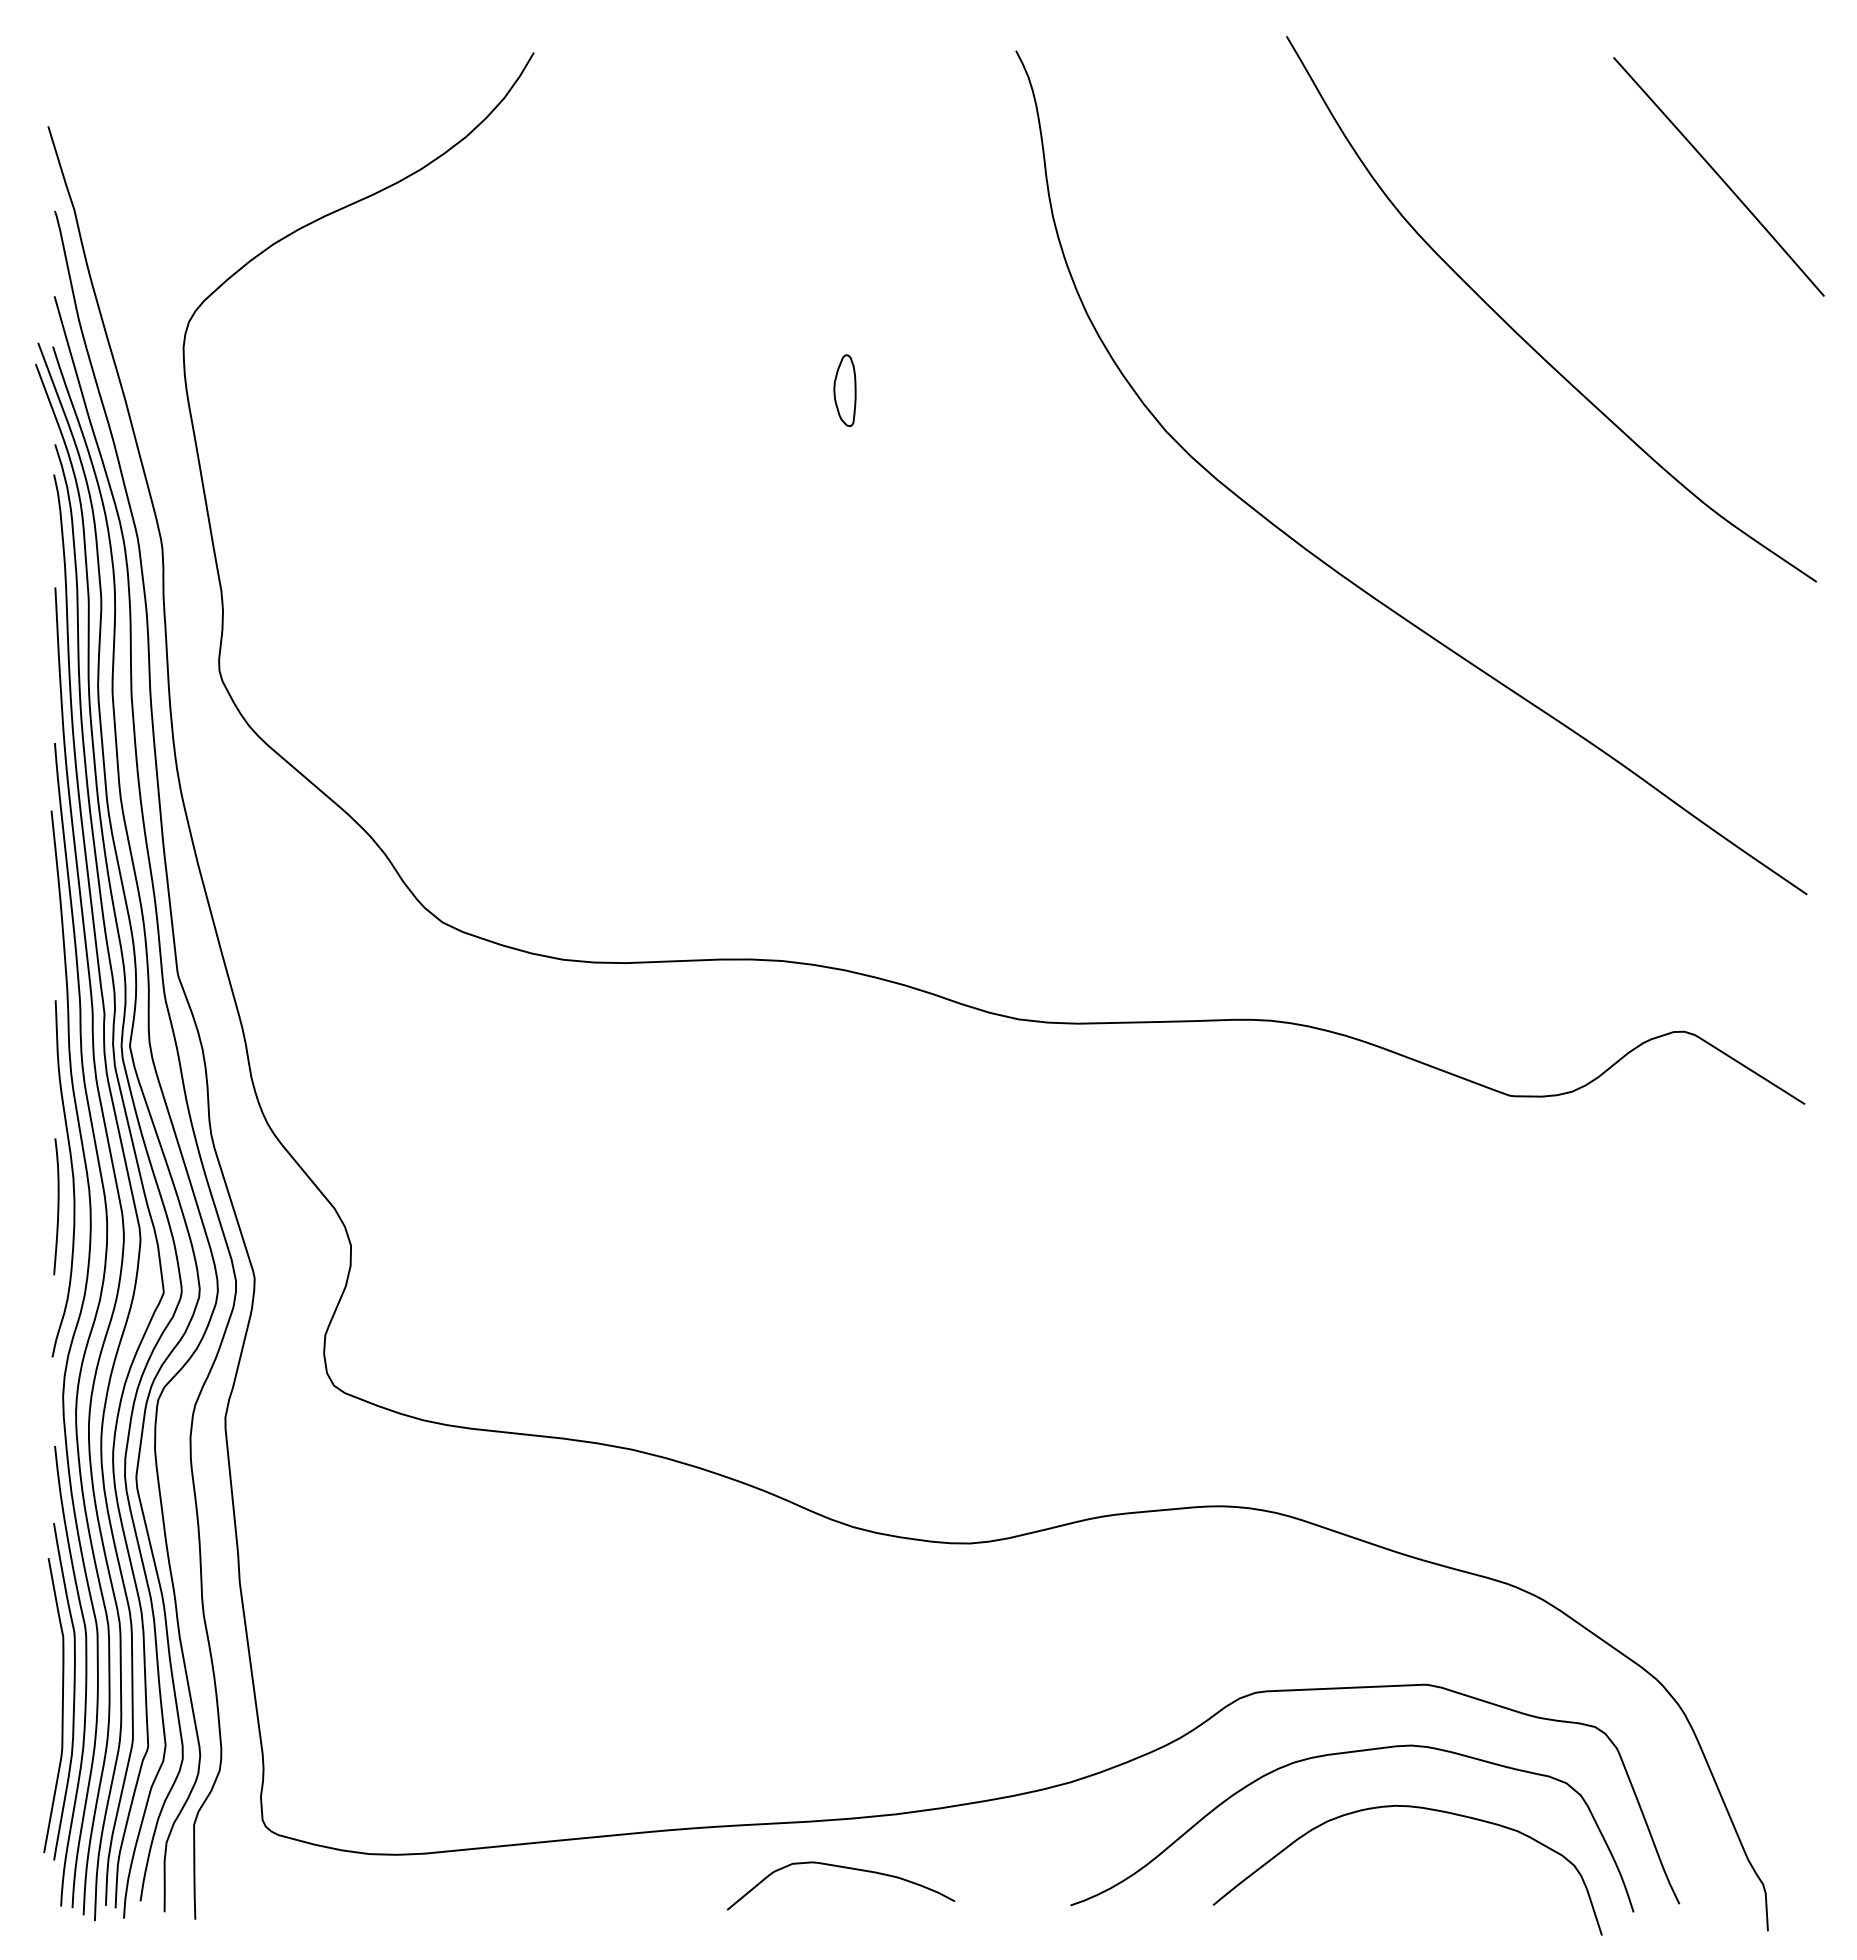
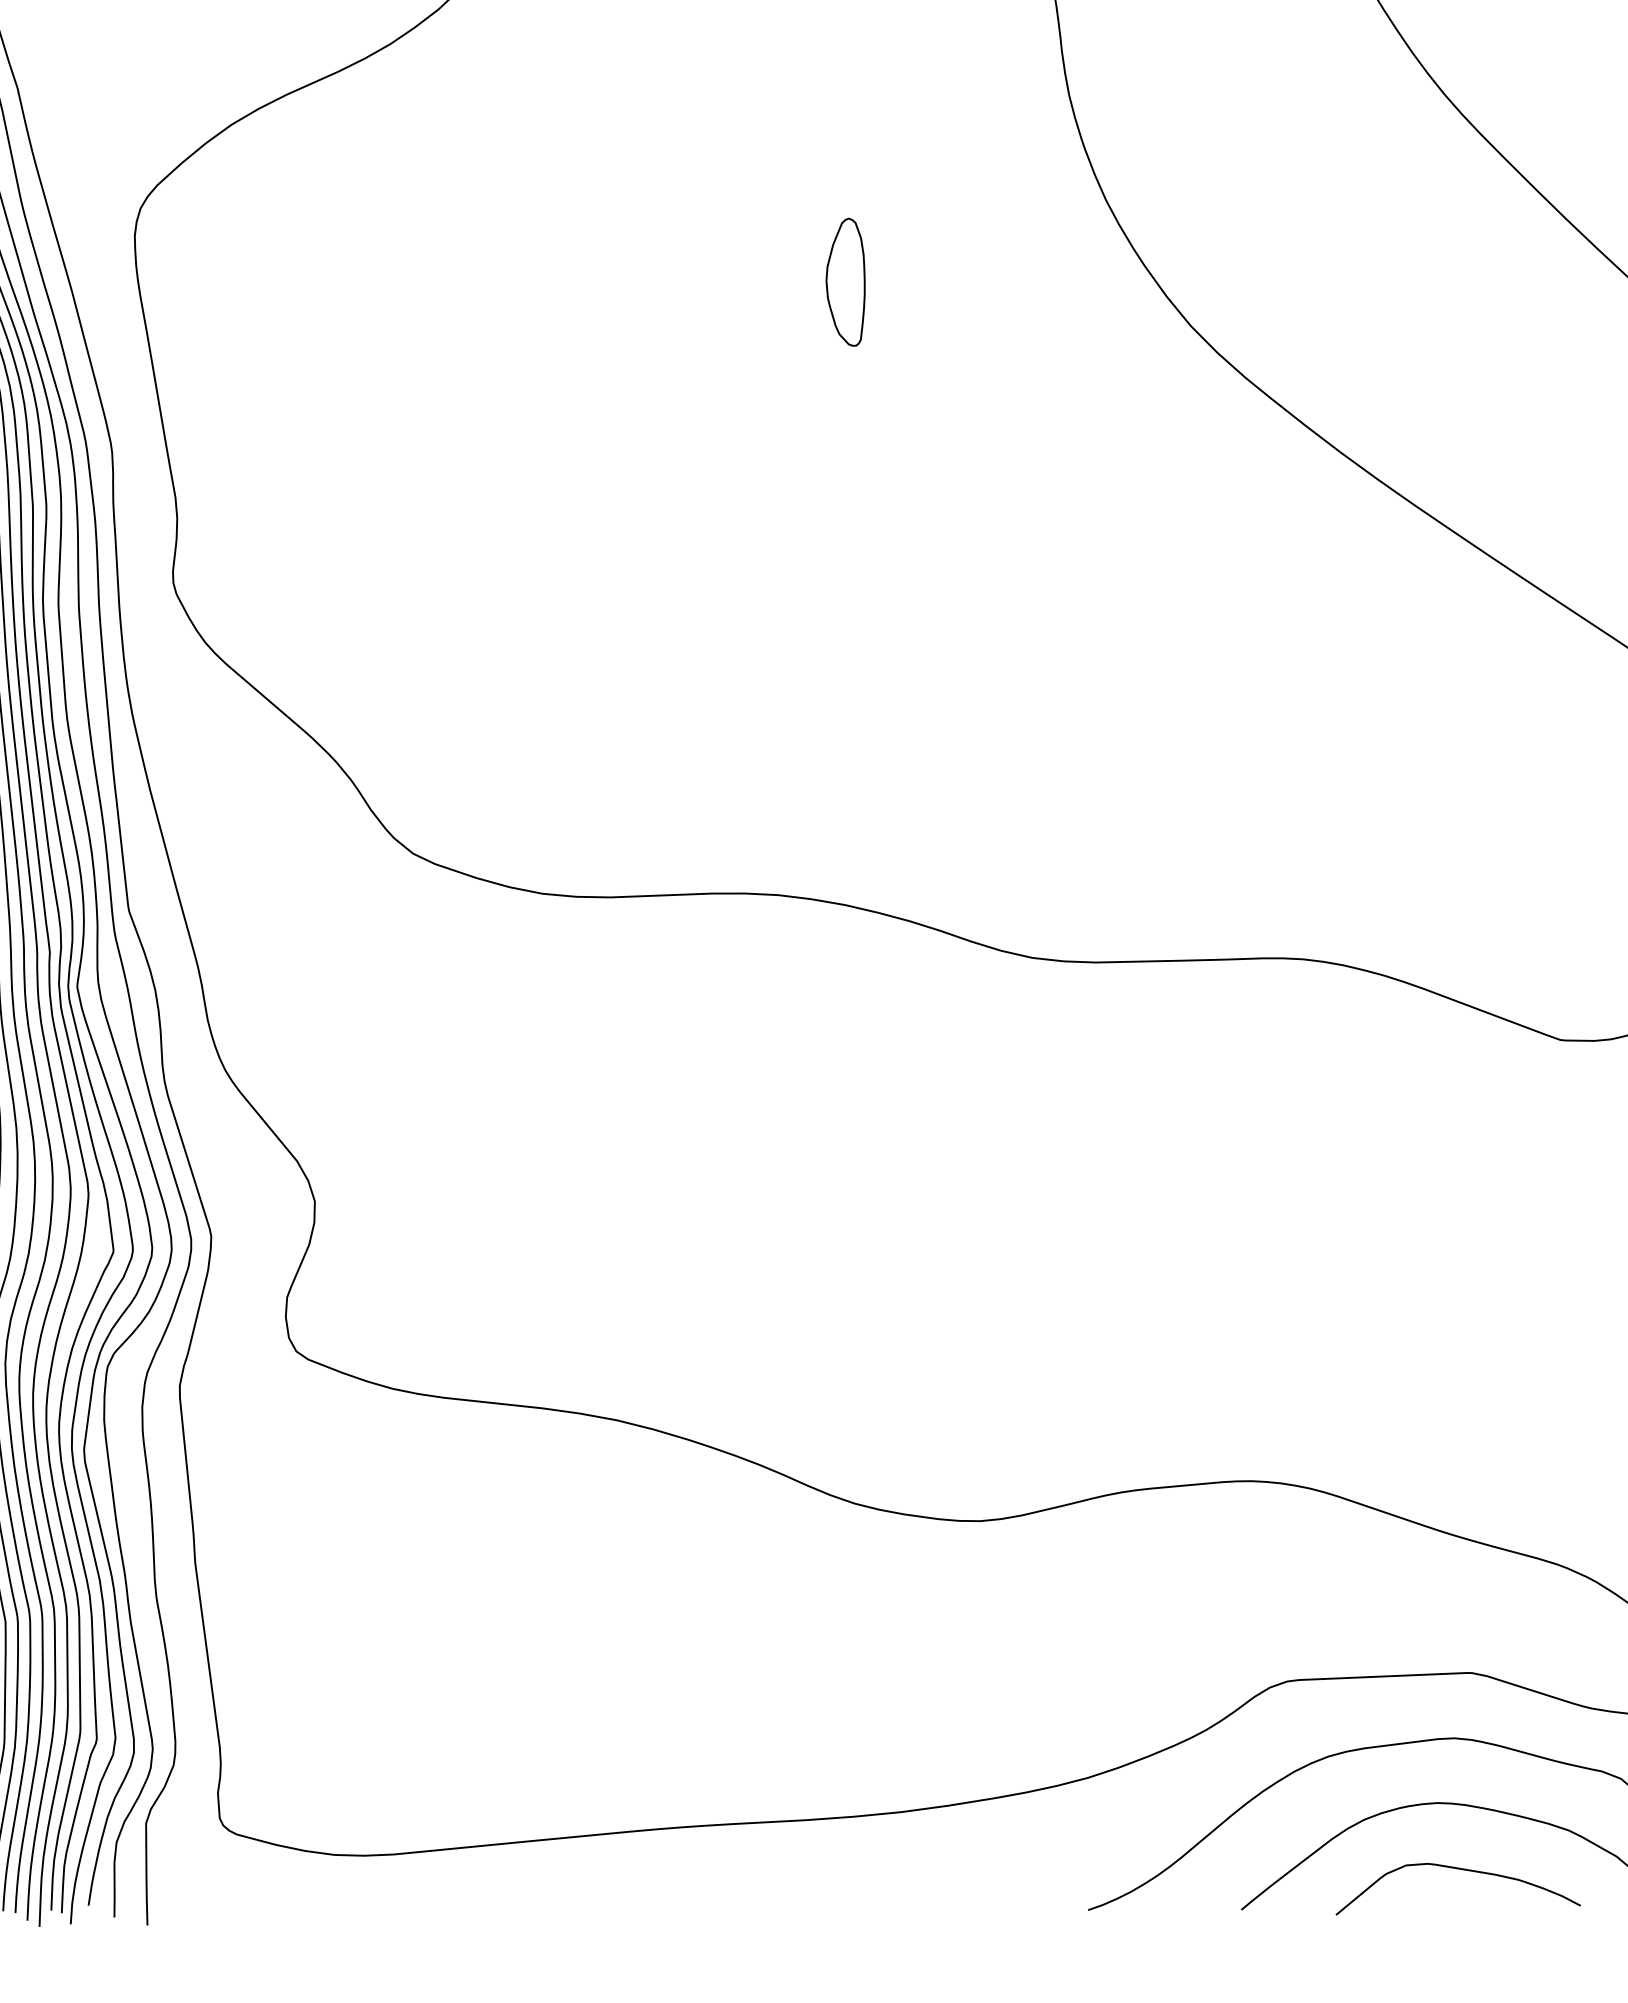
part: (844, 390) -> (845, 282), size x1.67
curve: (844, 1868) -> (1462, 1870), moved

